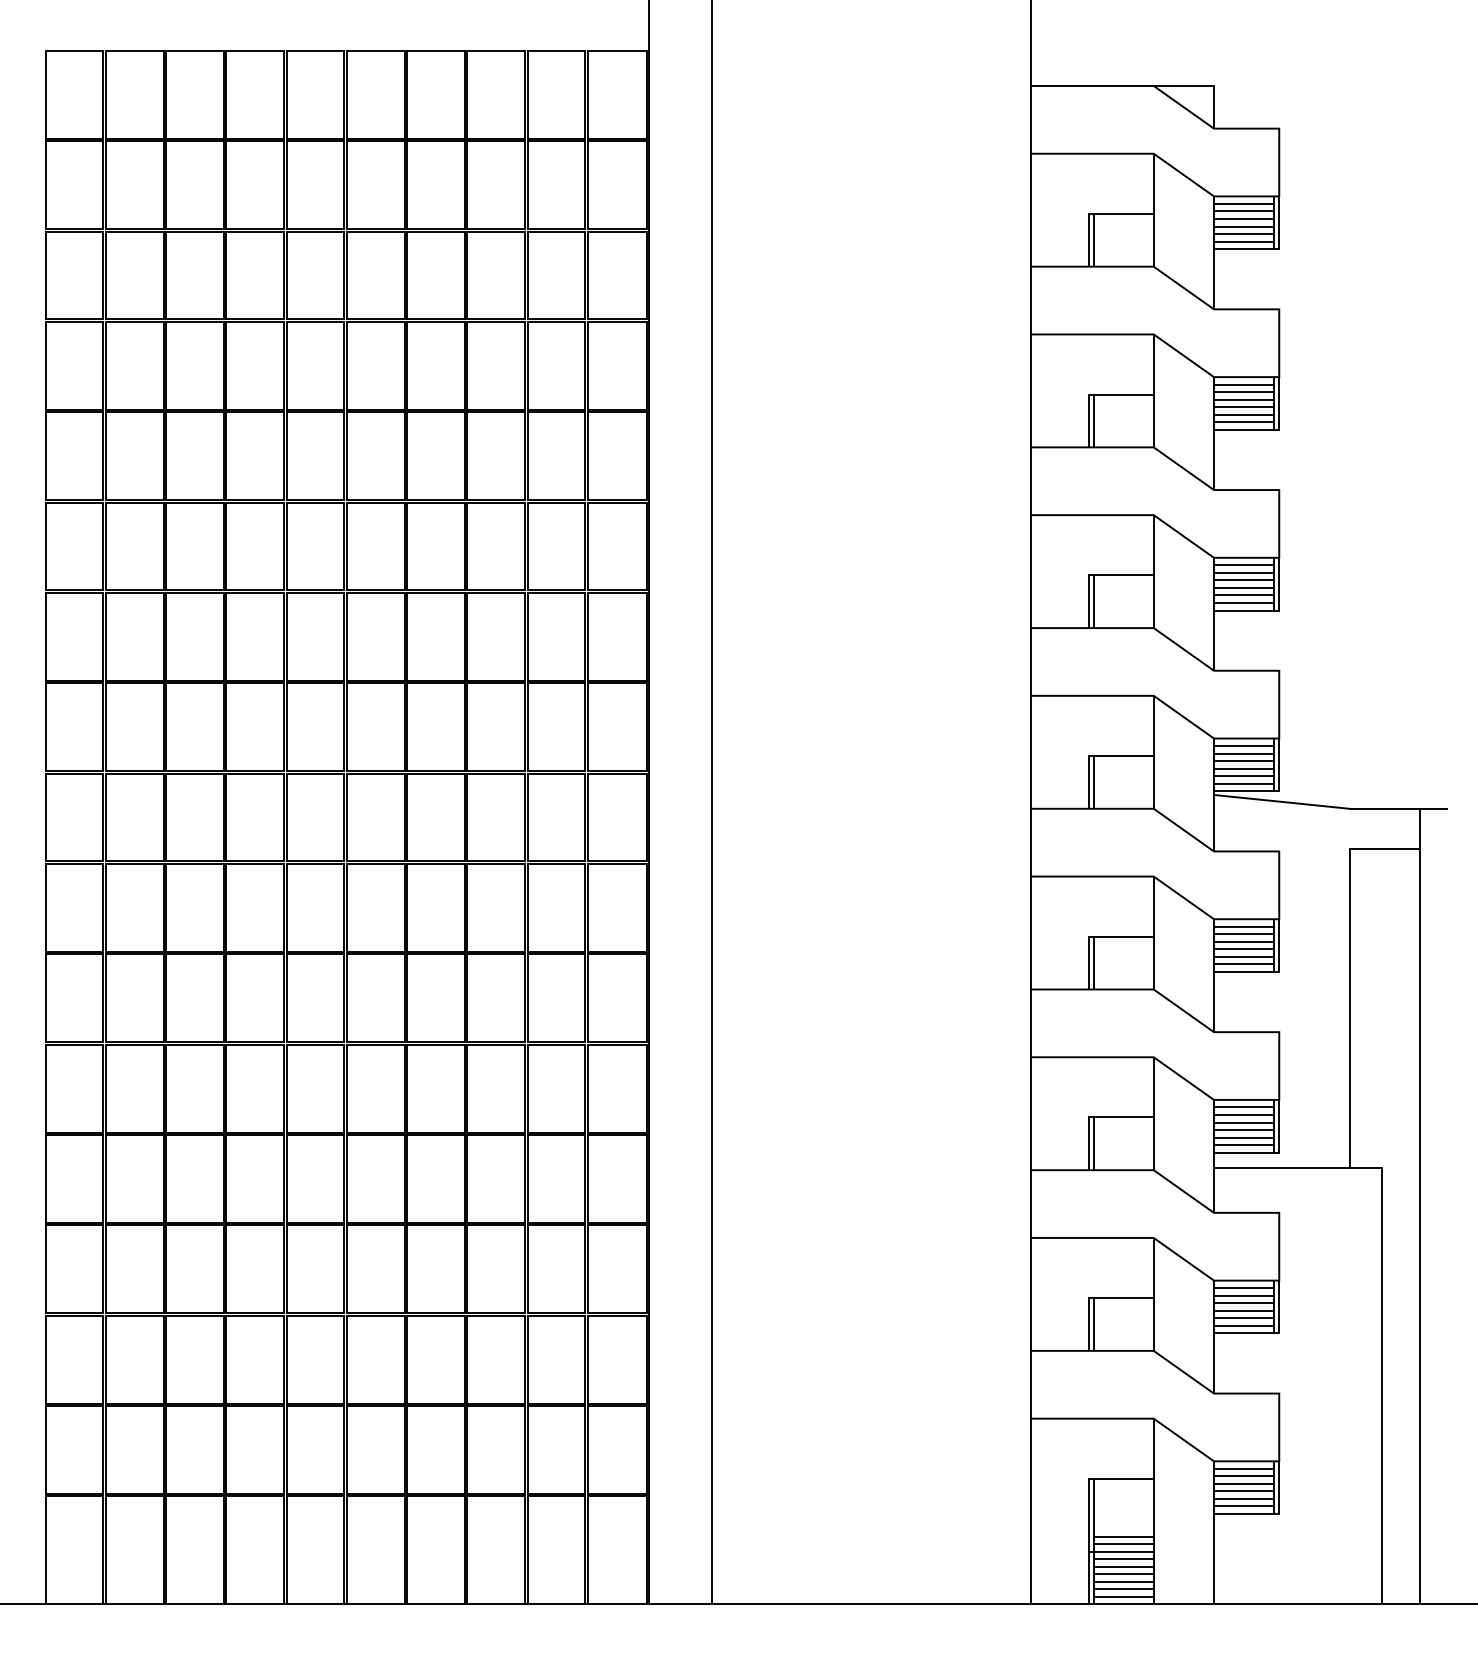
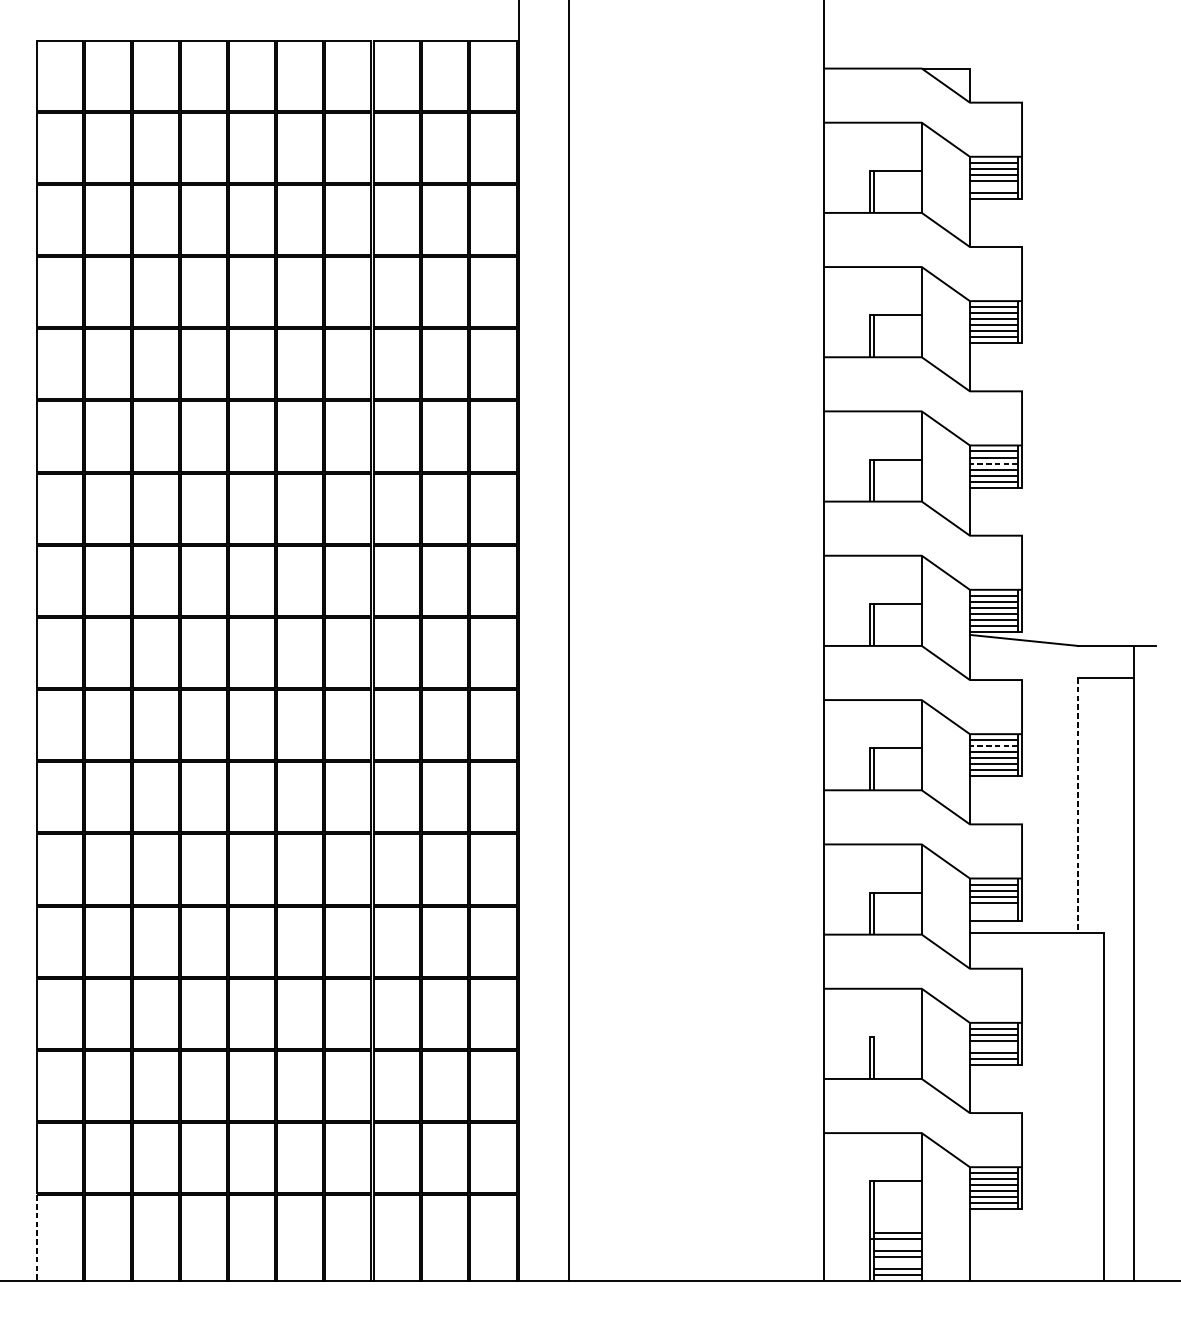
line: (1243, 234) -> (993, 187), removed
line: (1243, 580) -> (993, 463), solid -> dashed
line: (1243, 934) -> (993, 746), solid -> dashed
line: (1349, 1008) -> (1078, 805), solid -> dashed
line: (1243, 1137) -> (993, 908), removed
line: (1243, 1145) -> (993, 914), removed
line: (1123, 1298) -> (897, 1037), removed
line: (1243, 1310) -> (993, 1046), removed
line: (1123, 1536) -> (897, 1227), removed
line: (45, 1550) -> (36, 1238), solid -> dashed
line: (1123, 1559) -> (897, 1245), removed
line: (1123, 1581) -> (897, 1263), removed

